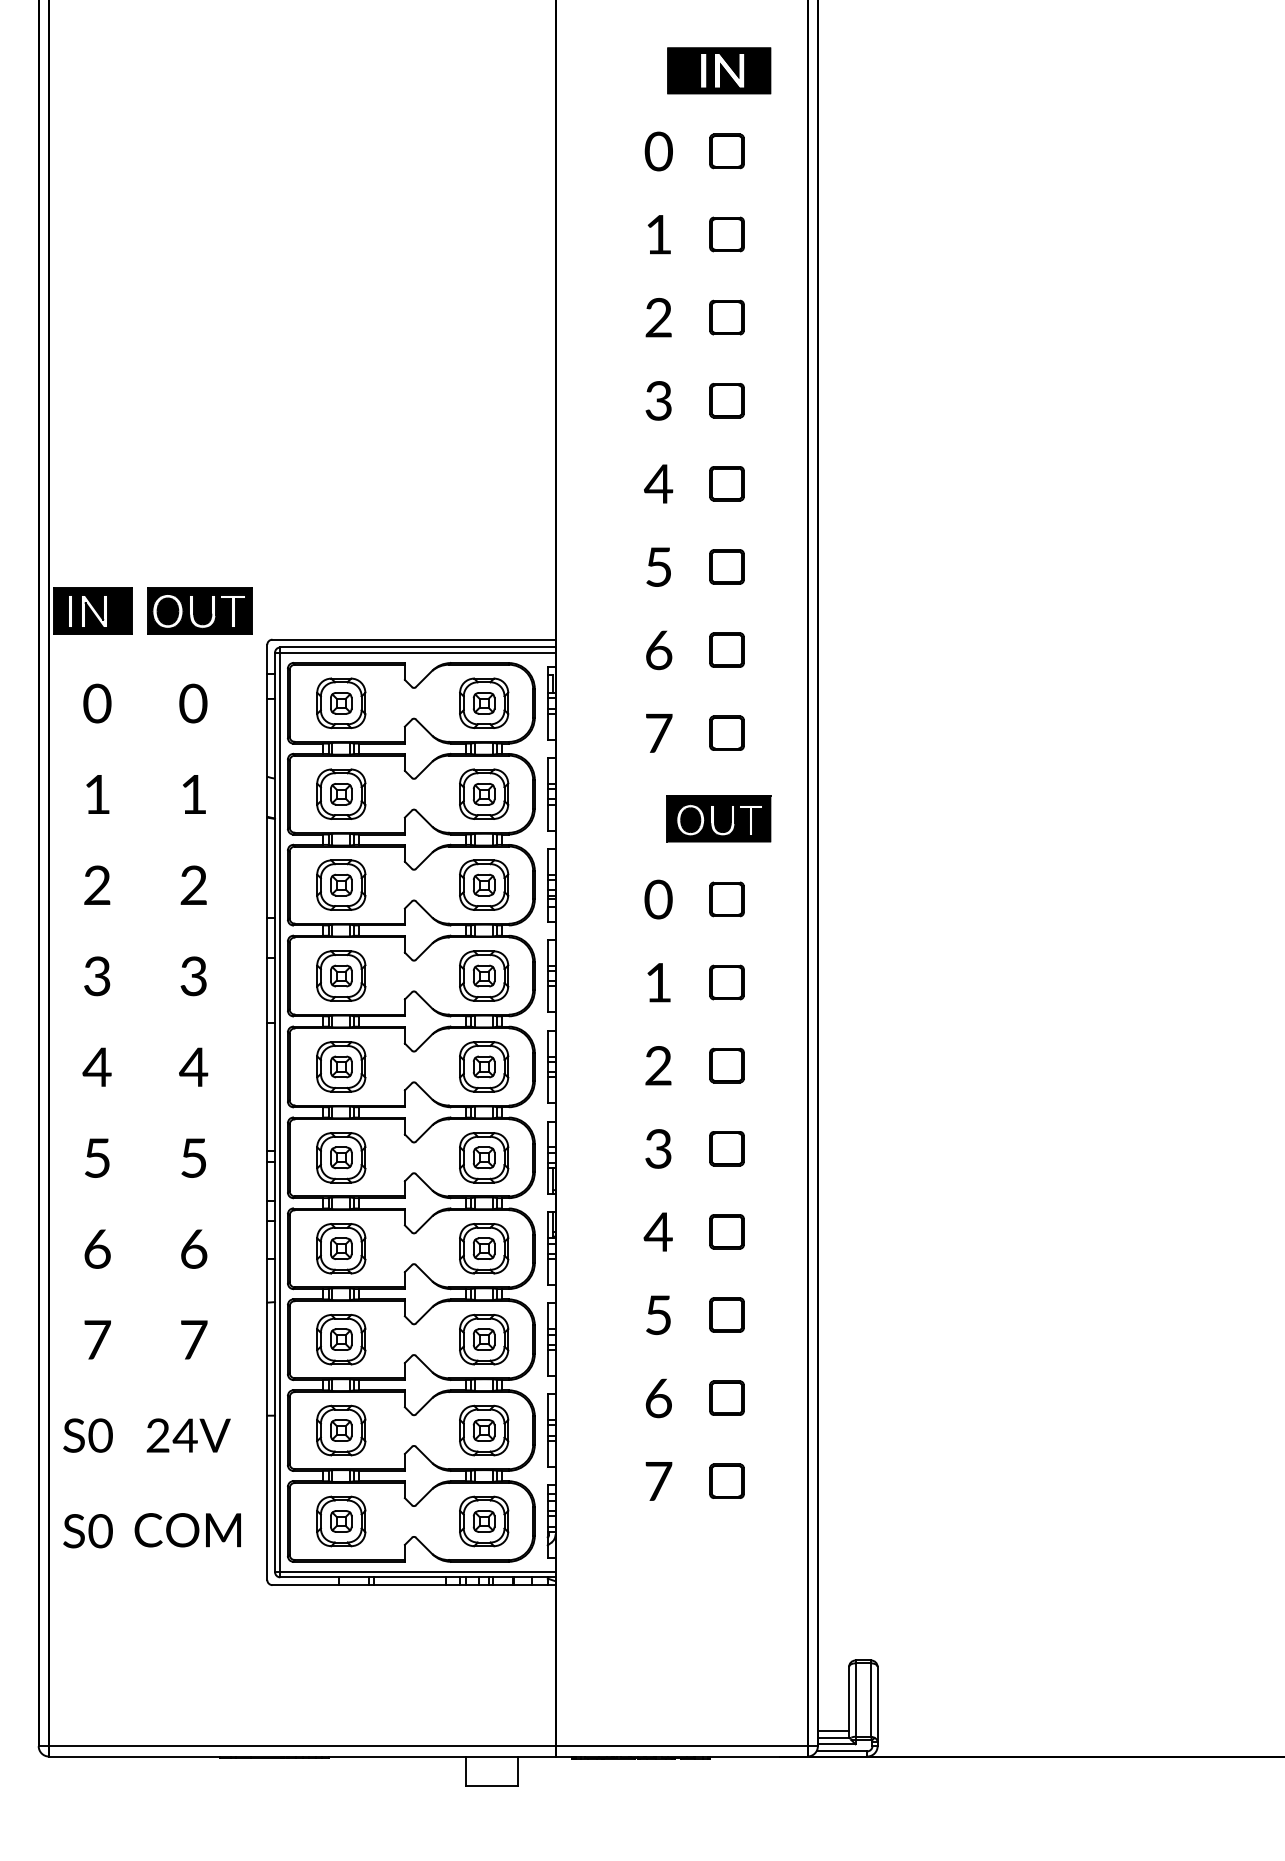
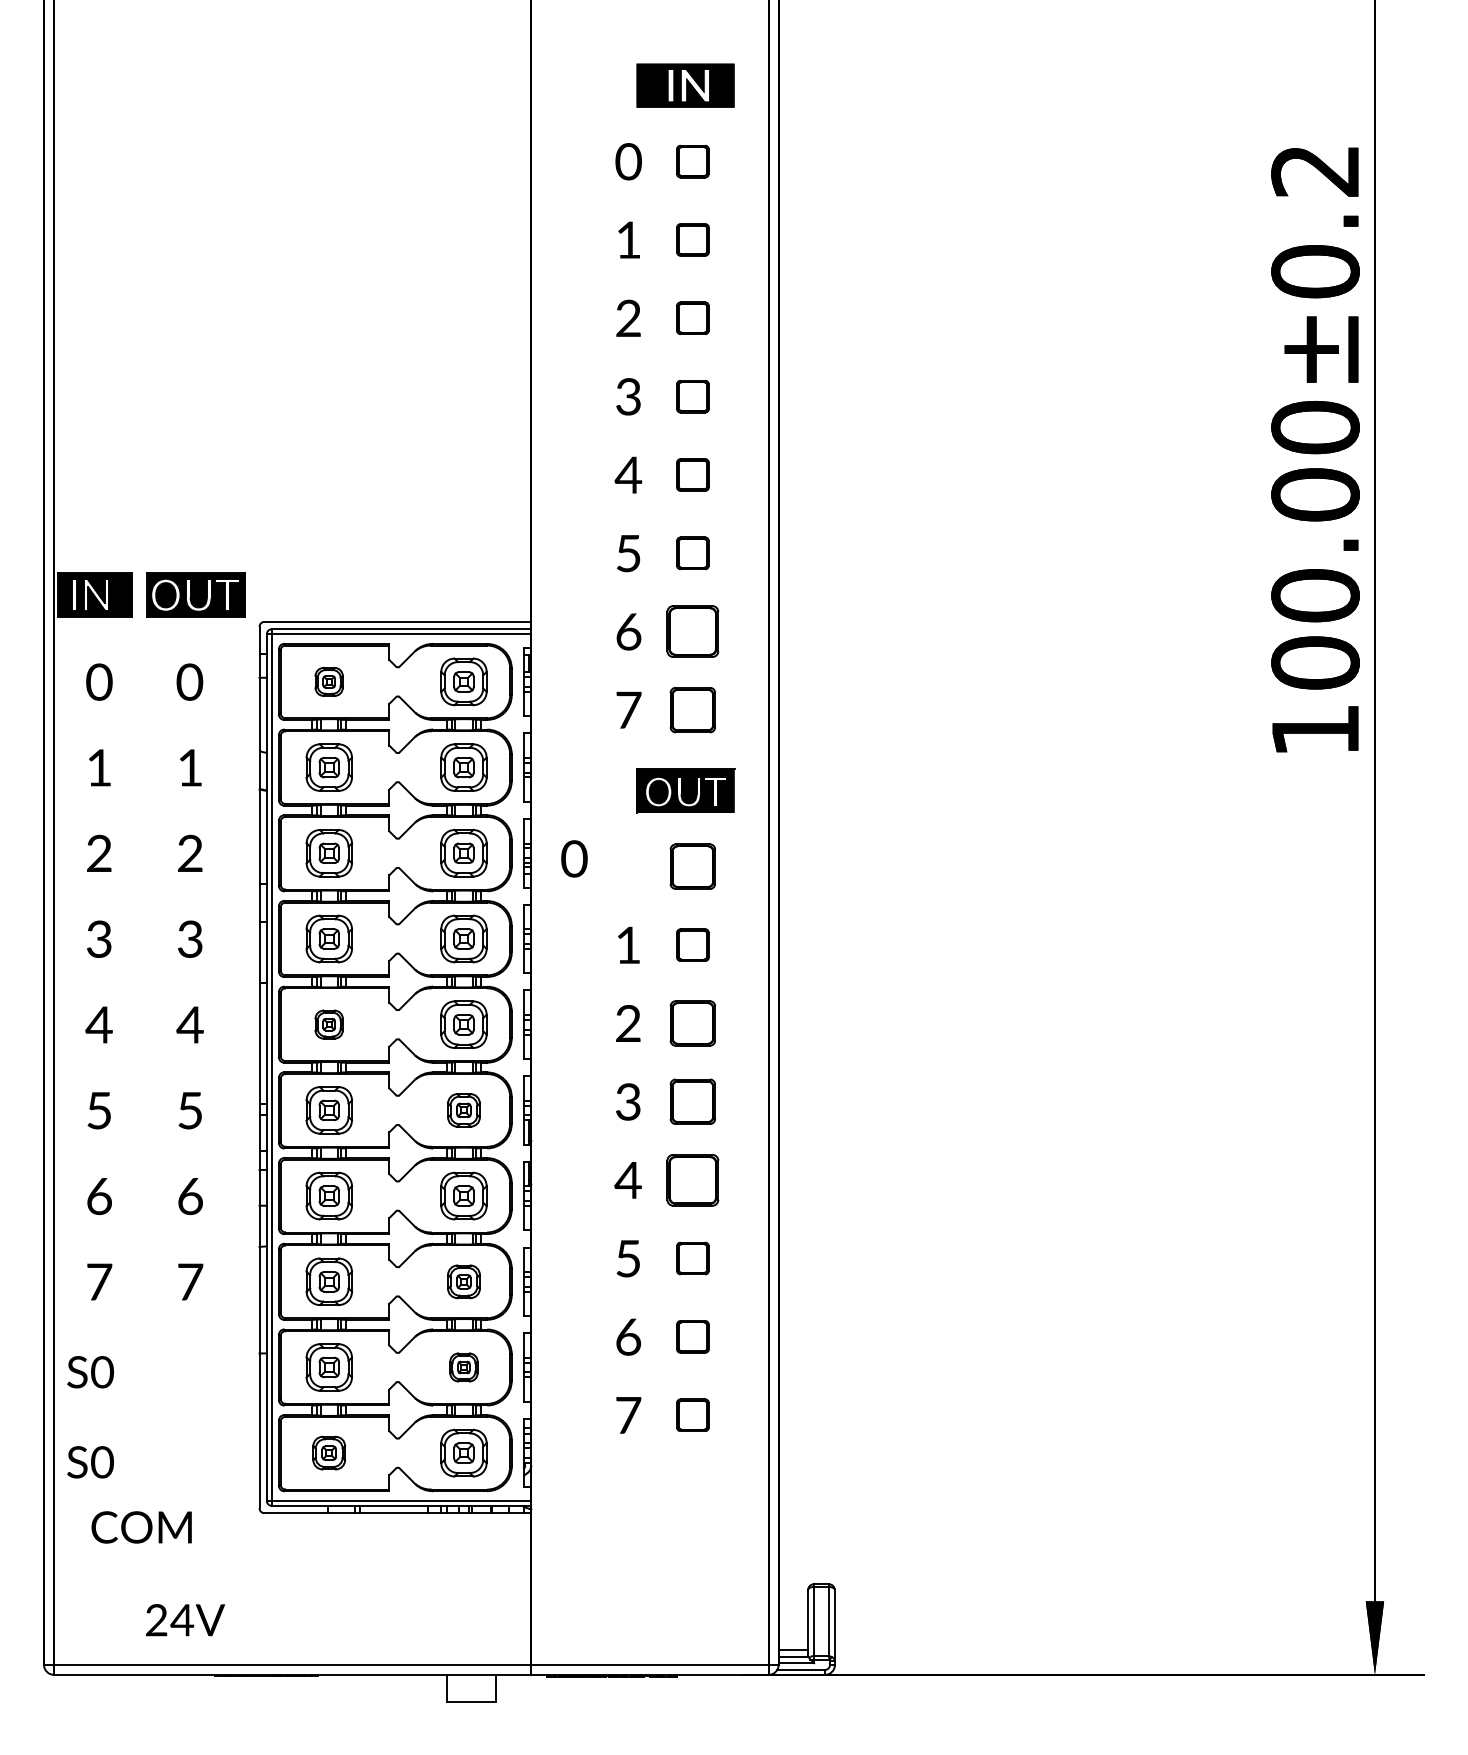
part: (726, 649) -> (692, 631), size x1.6
part: (340, 702) -> (328, 681), size x0.6
part: (726, 732) -> (692, 709), size x1.4
text: (658, 899) -> (574, 858), moved
part: (726, 899) -> (692, 866), size x1.4
part: (726, 1065) -> (692, 1023), size x1.4
part: (340, 1066) -> (328, 1024), size x0.6
part: (726, 1148) -> (692, 1101), size x1.4
part: (483, 1157) -> (463, 1110), size x0.7
part: (726, 1231) -> (692, 1179), size x1.6
part: (483, 1339) -> (463, 1281), size x0.7
part: (483, 1430) -> (463, 1367), size x0.6
text: (188, 1435) -> (185, 1620), moved
part: (340, 1520) -> (328, 1452), size x0.7
text: (187, 1530) -> (141, 1527), moved

